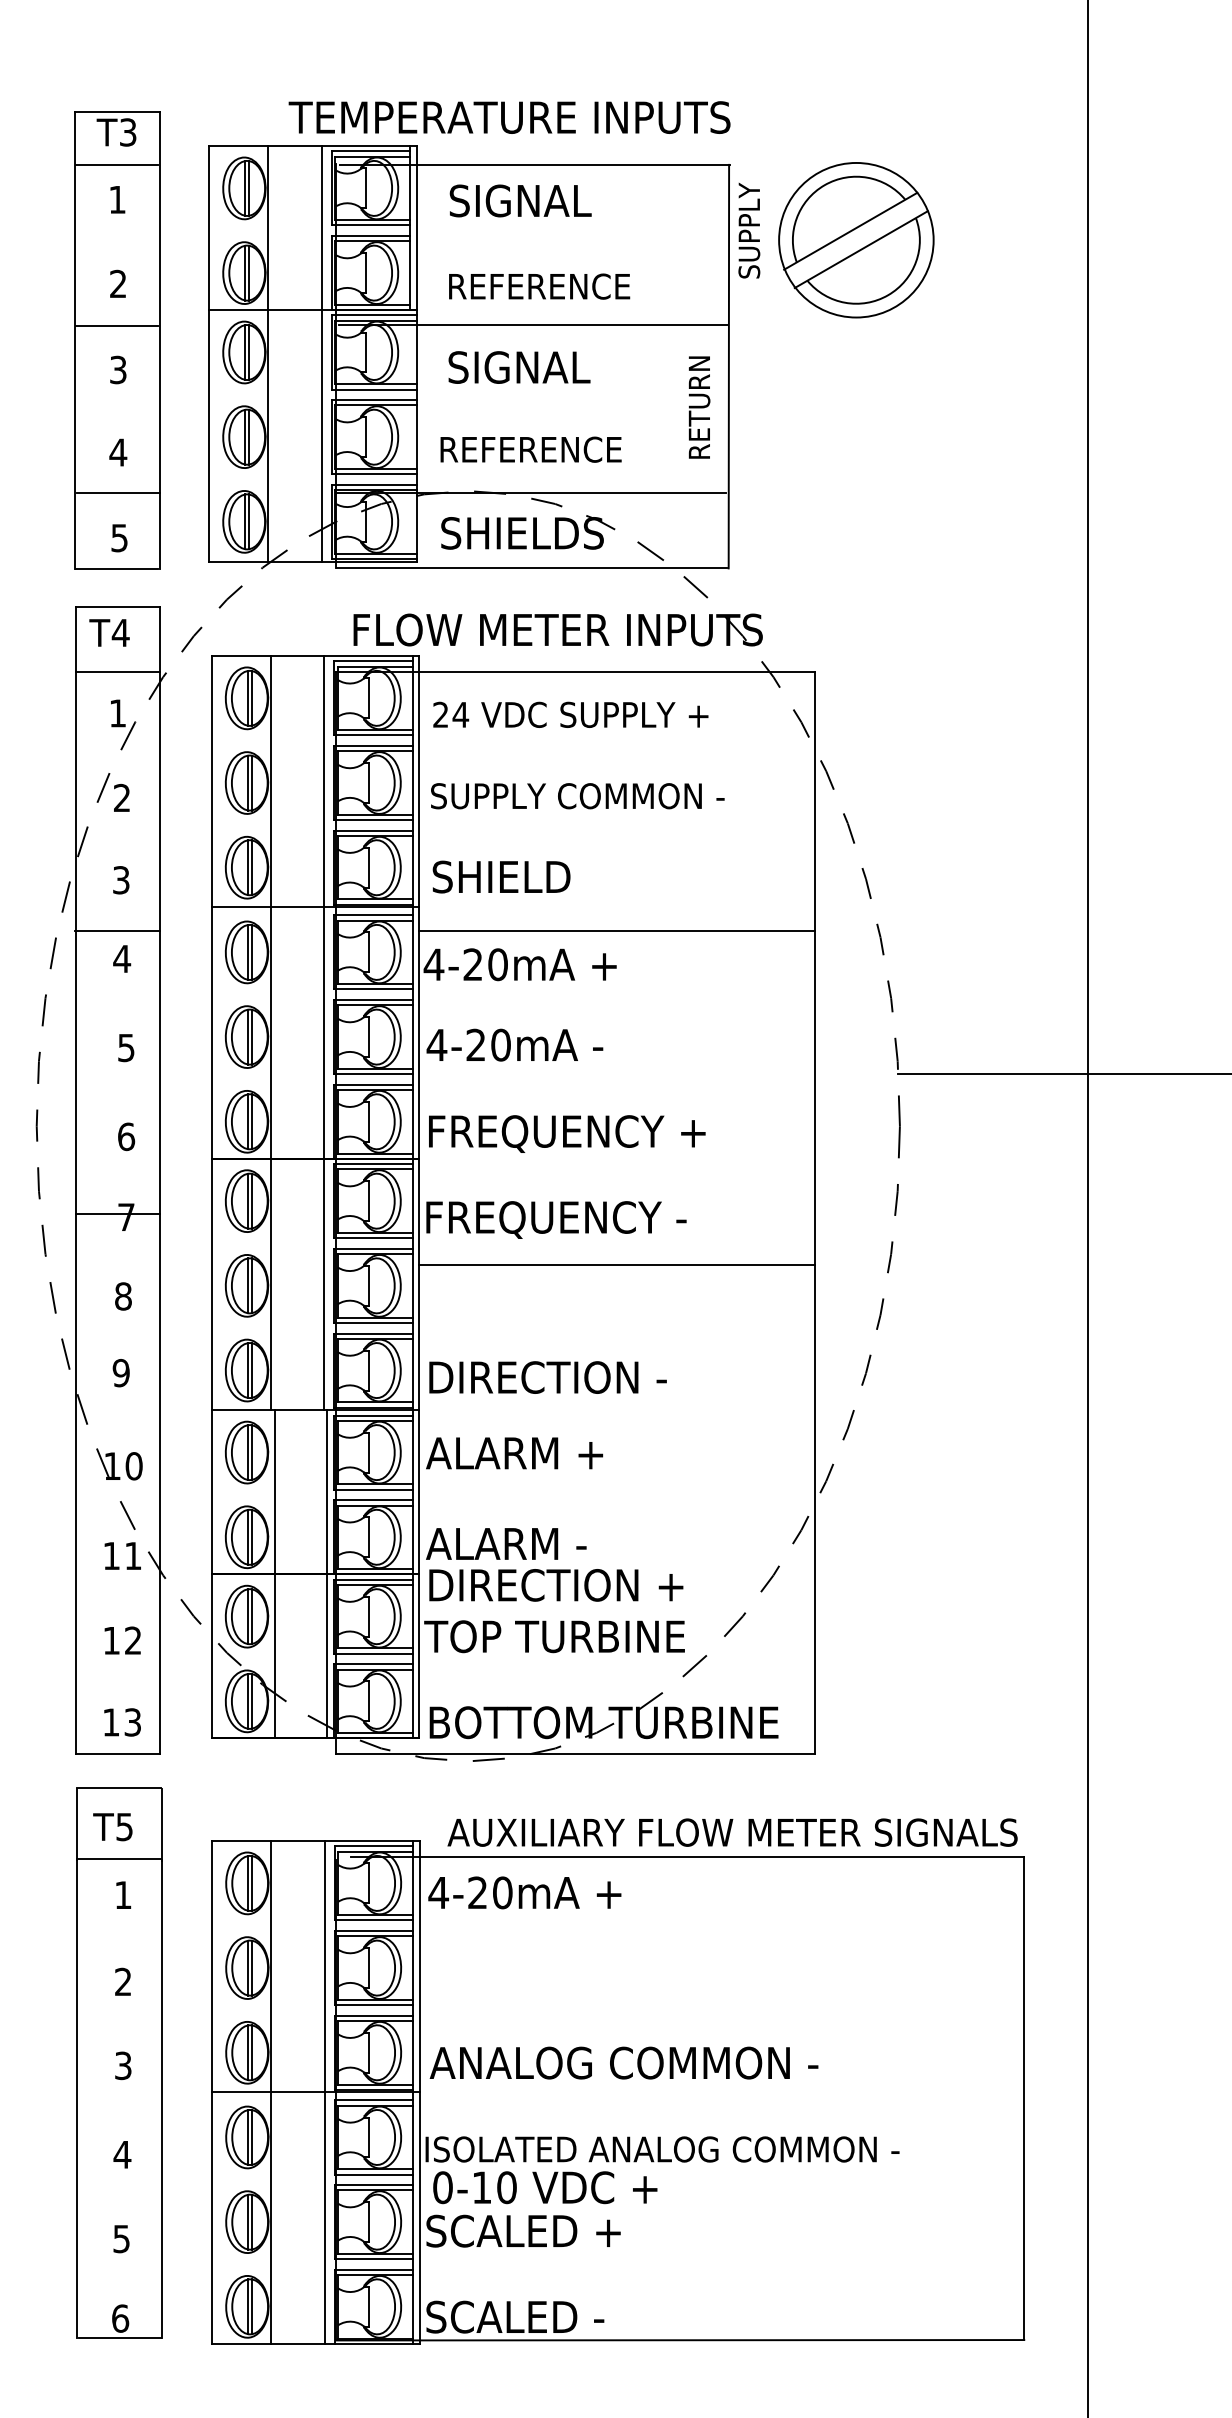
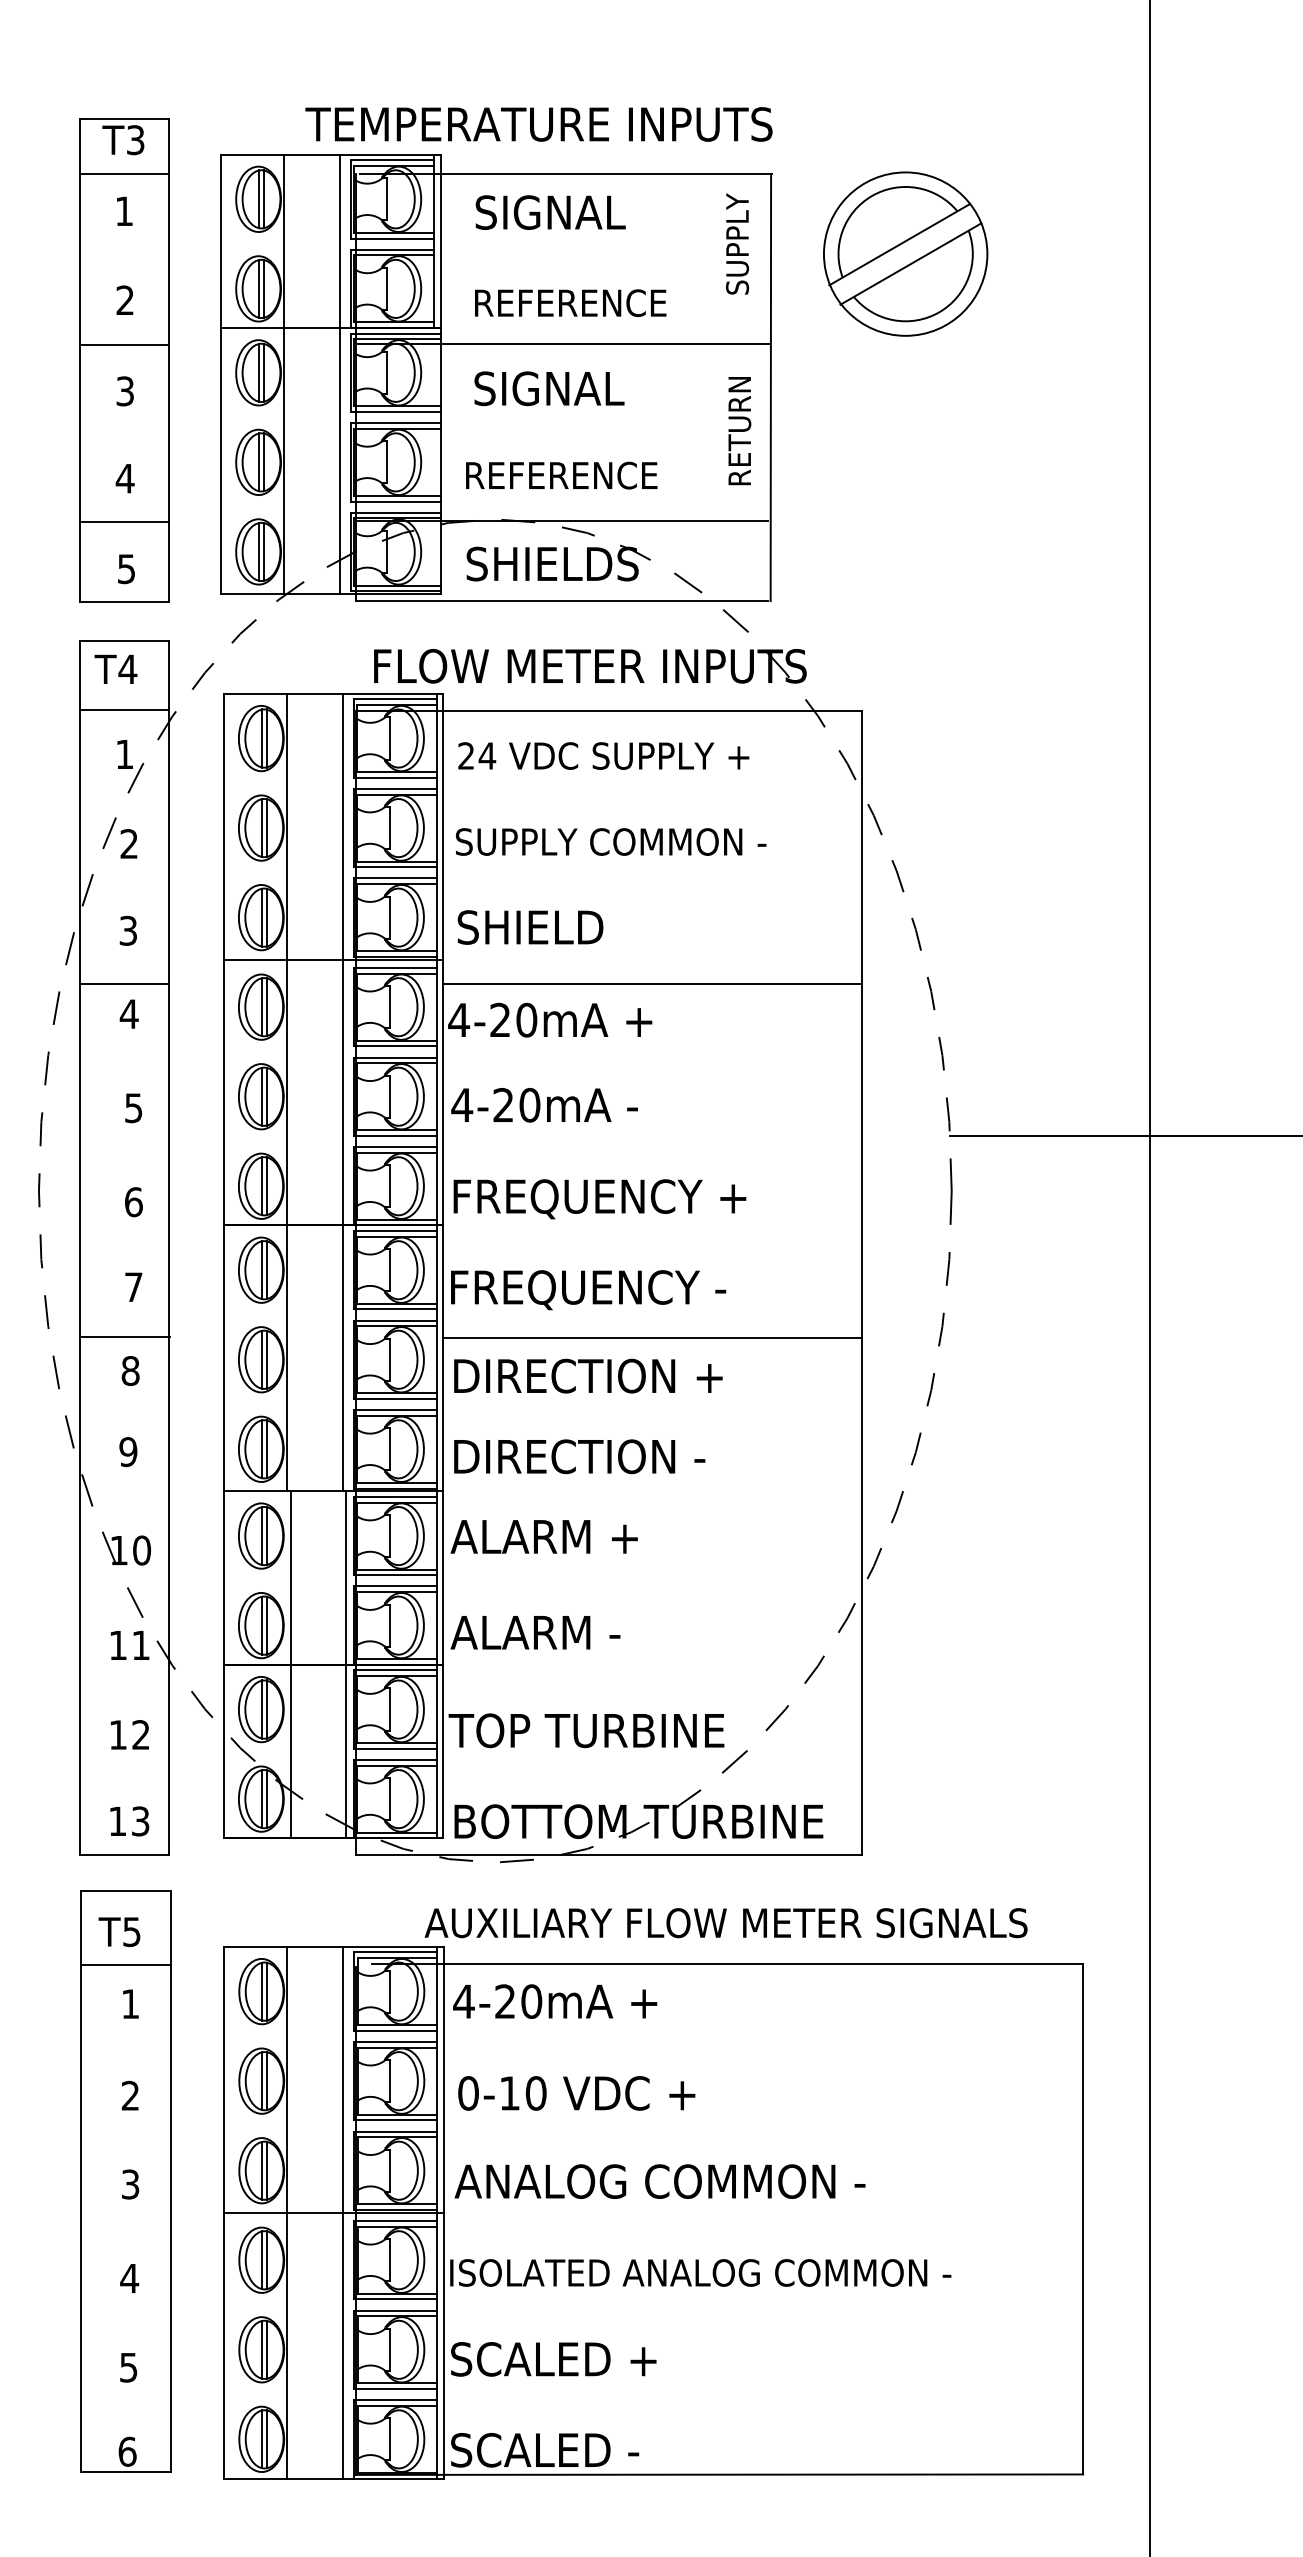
text: (749, 230) -> (737, 243), moved
line: (118, 1213) -> (125, 1337), moved
text: (556, 1585) -> (588, 1376), moved
text: (732, 1832) -> (726, 1922), moved
text: (545, 2187) -> (576, 2093), moved

